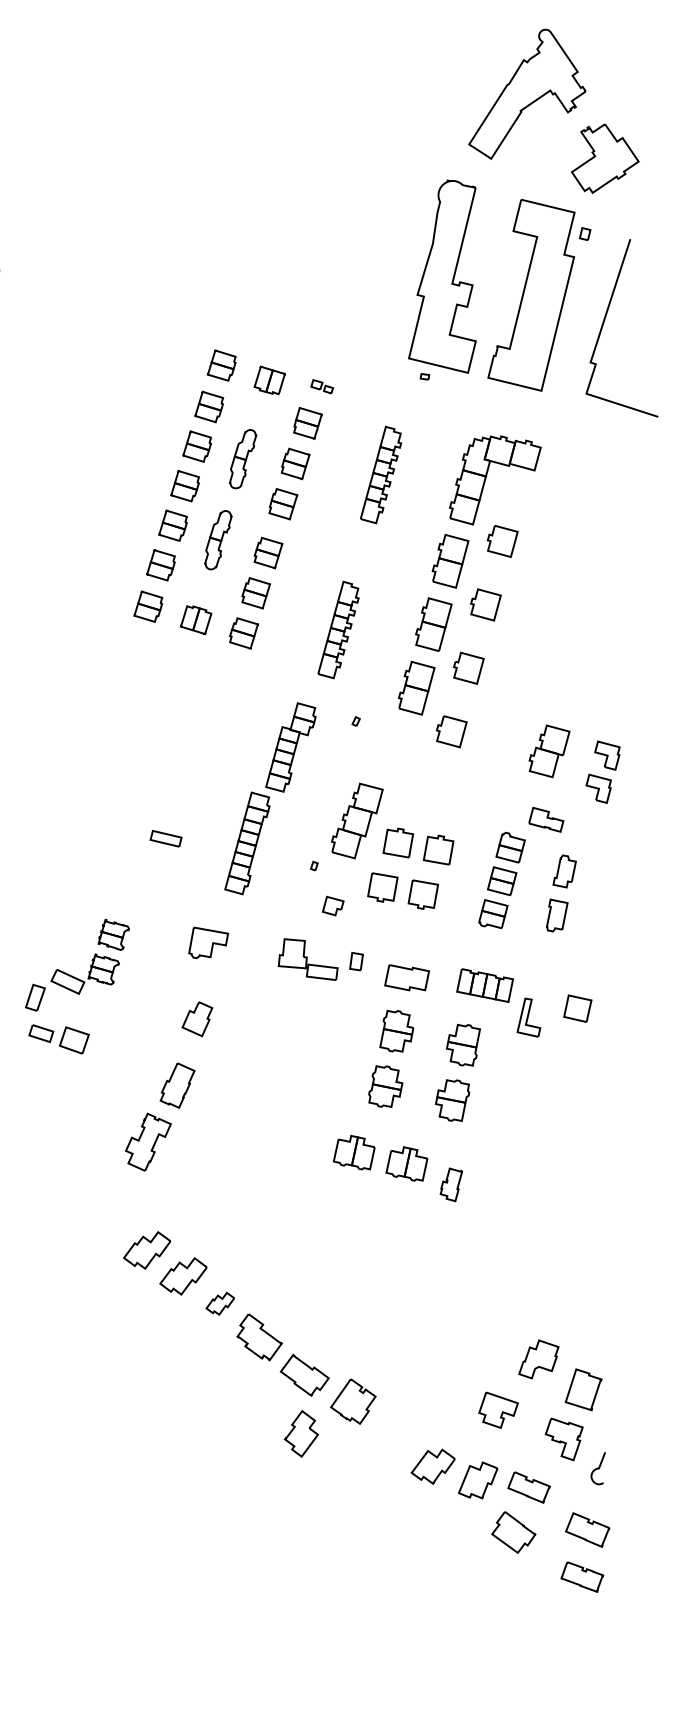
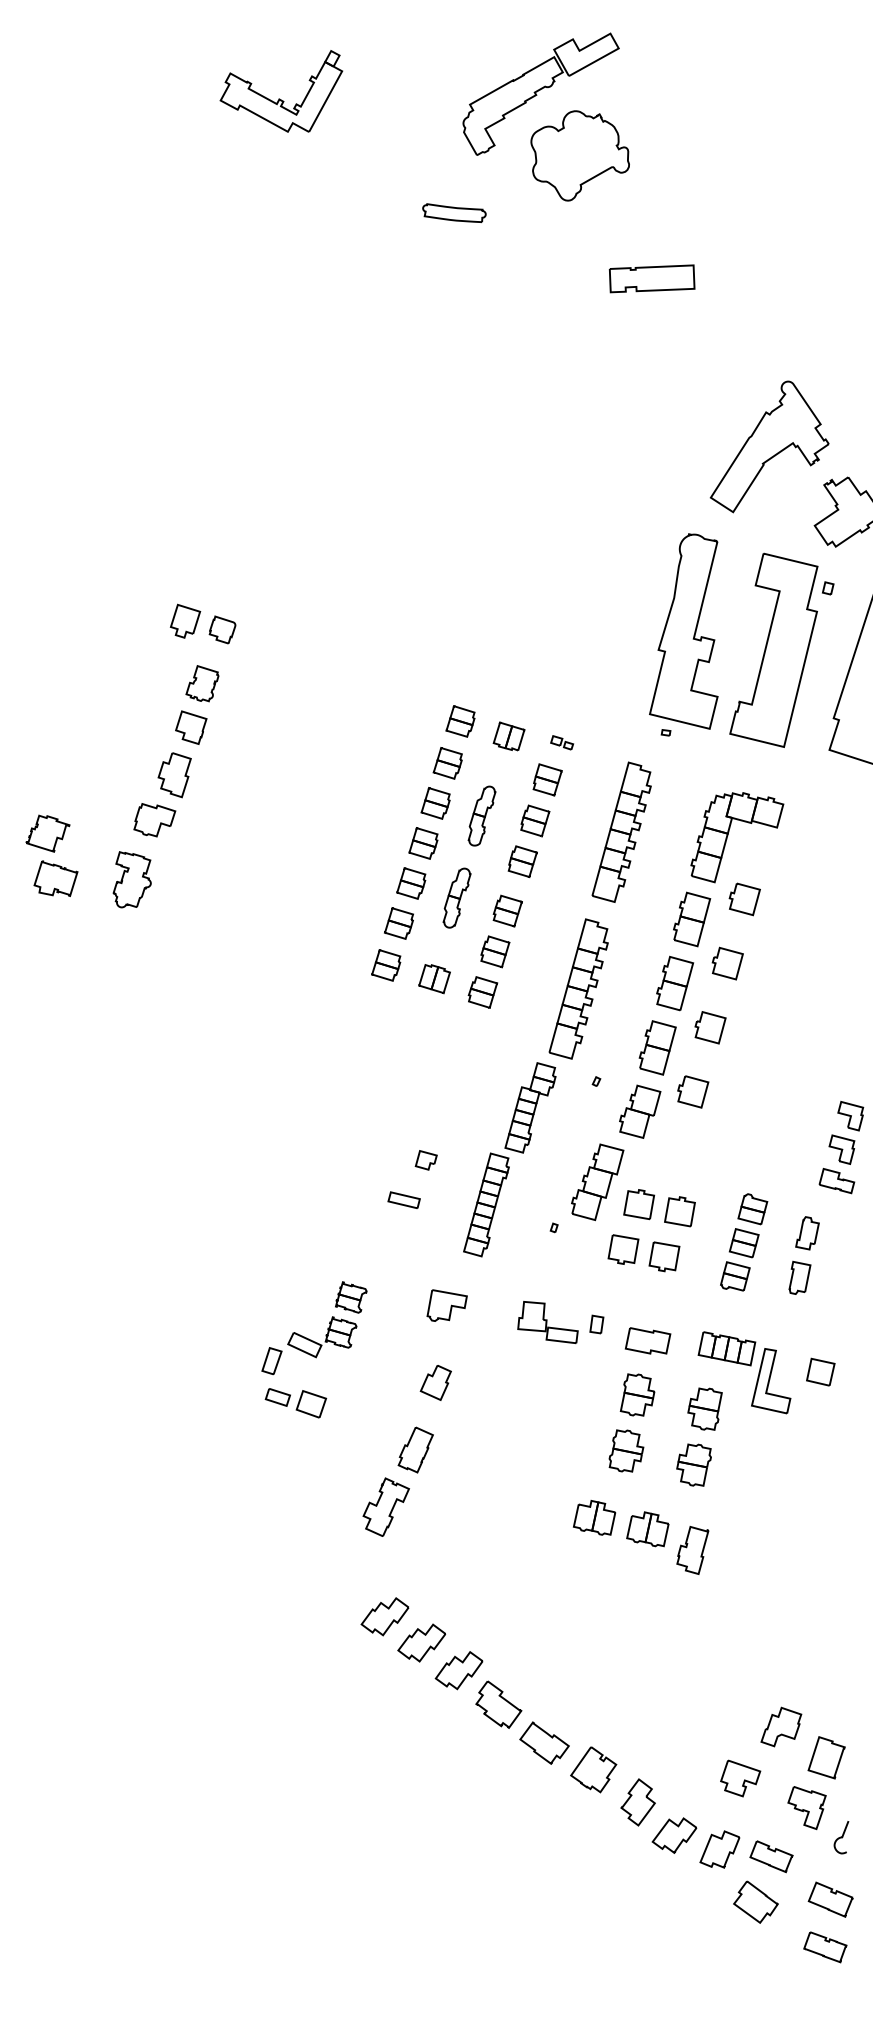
part: (380, 474) -> (621, 831), size x1.43
part: (338, 629) -> (578, 988), size x1.43
part: (549, 751) -> (640, 1111), moved
part: (545, 820) -> (836, 1181), moved
part: (332, 906) -> (425, 1160), moved
part: (529, 1017) -> (771, 1381), size x1.67
part: (451, 1184) -> (692, 1550), size x1.43
part: (219, 1303) -> (458, 1670), size x1.67
part: (300, 1433) -> (637, 1802), moved

